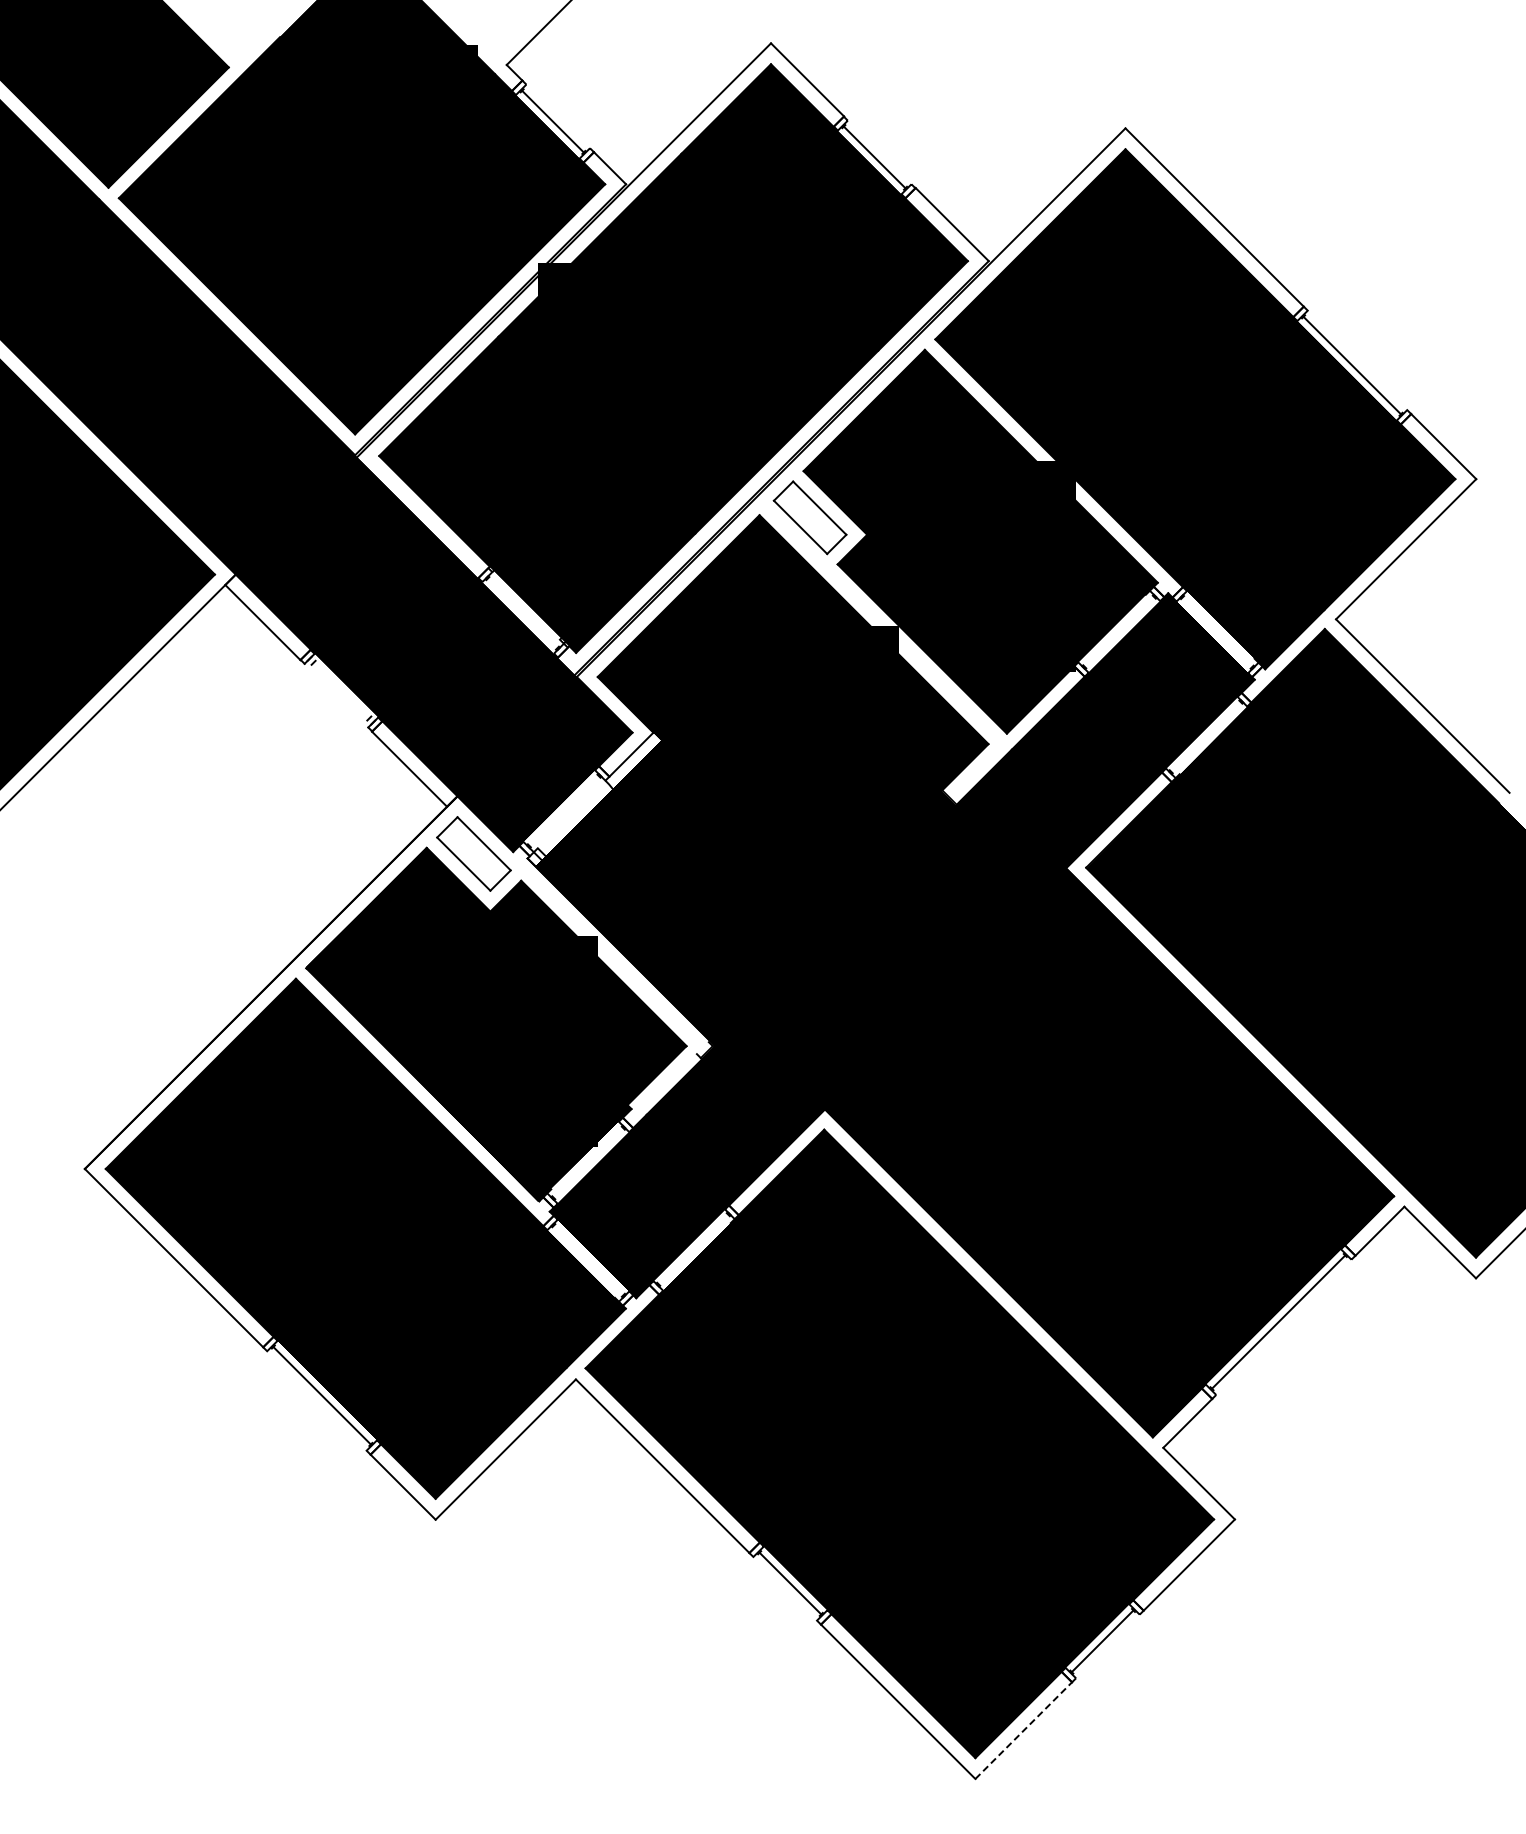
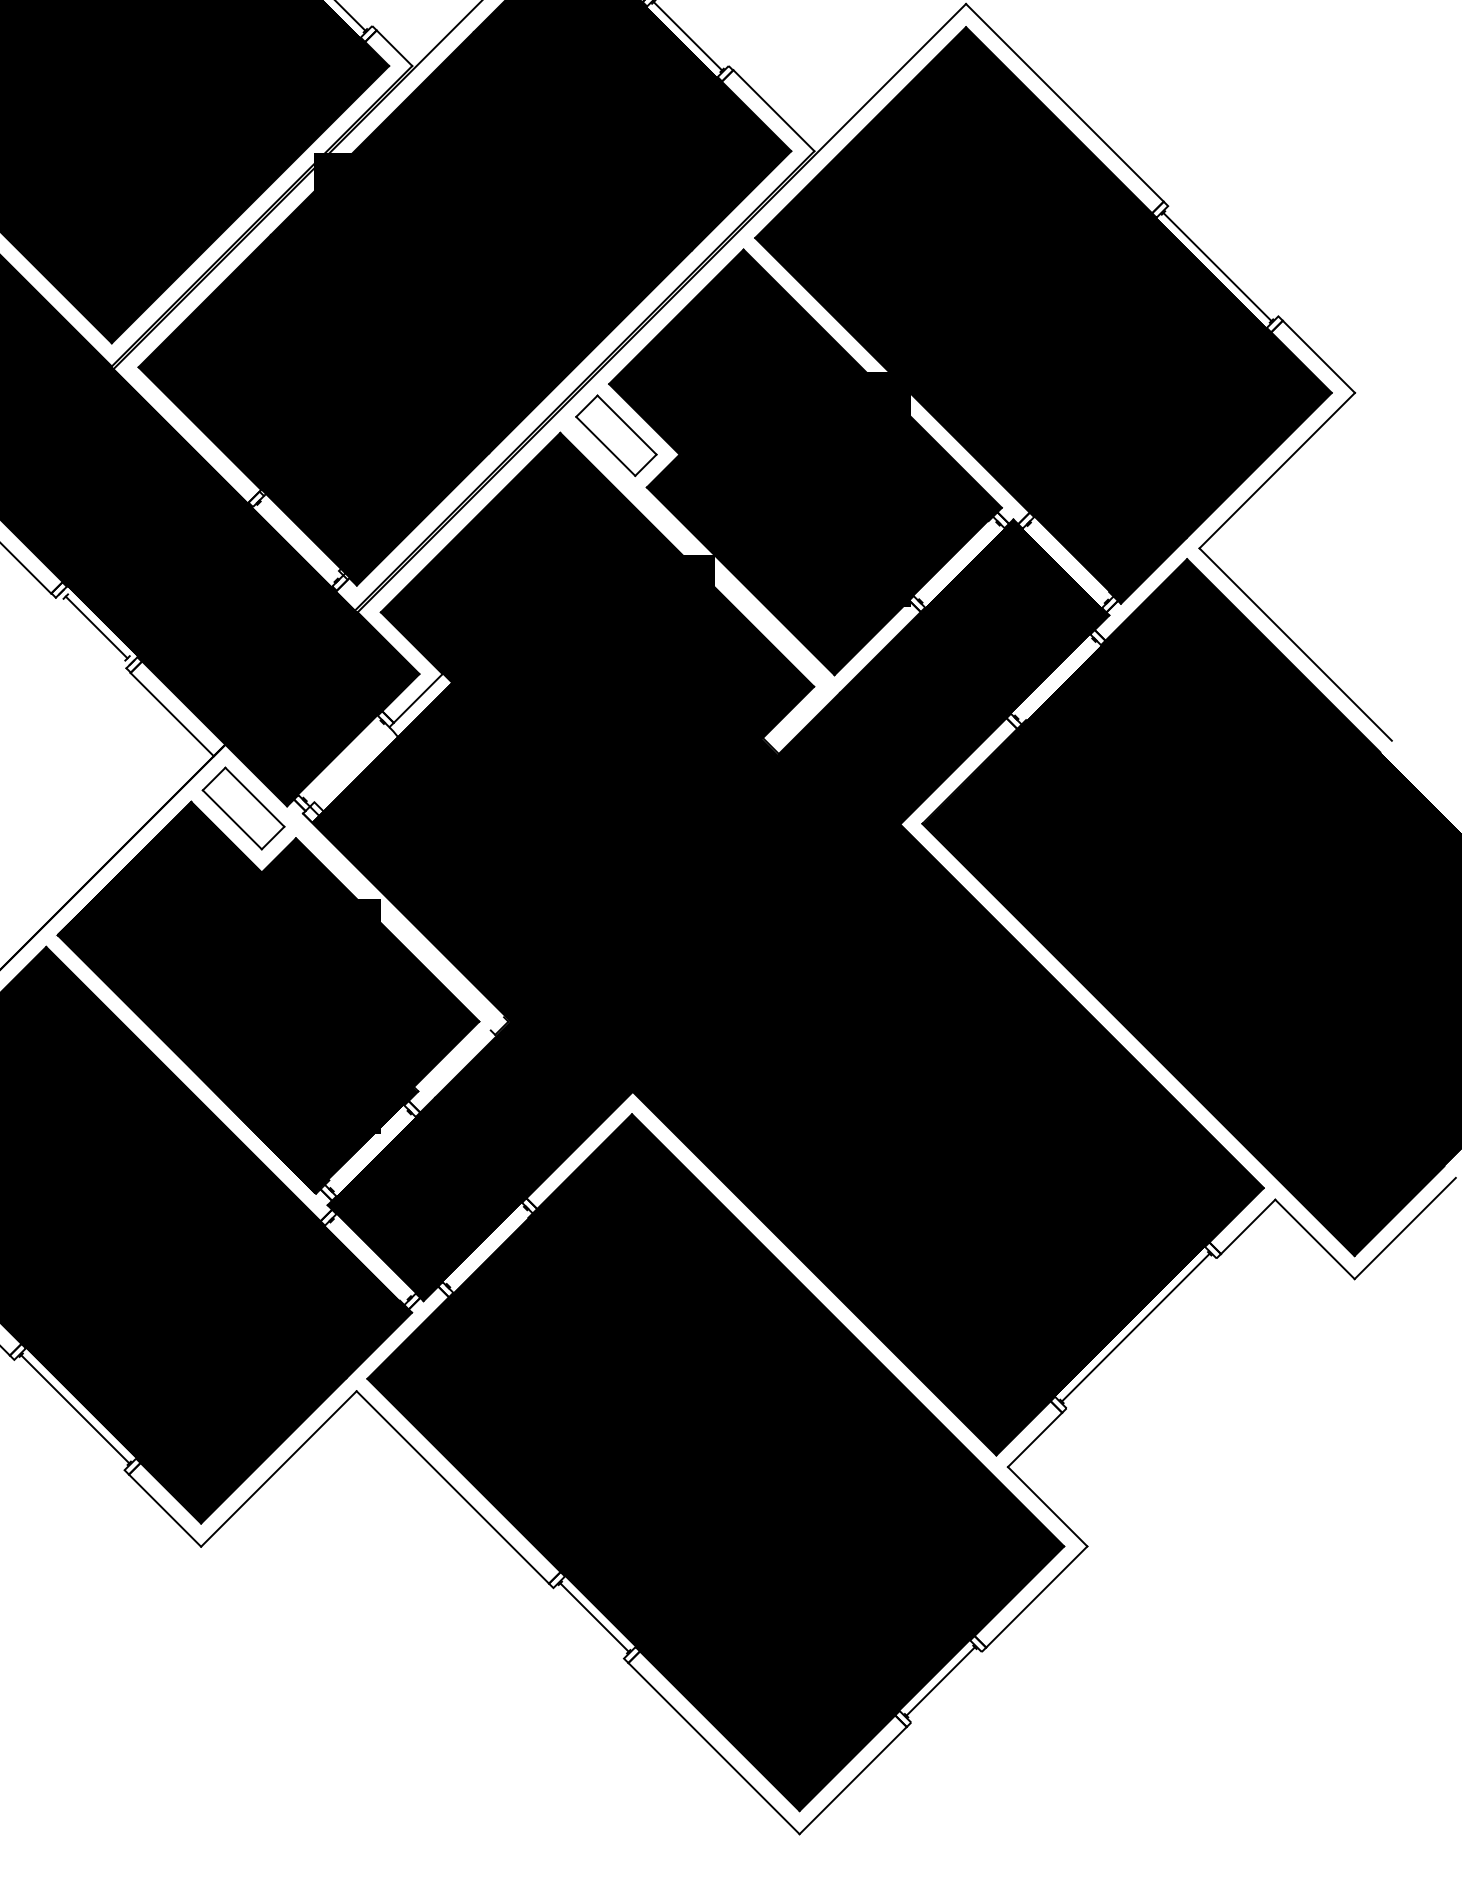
line: (341, 690) -> (96, 627), added
line: (1024, 1730) -> (854, 1780), dashed -> solid

